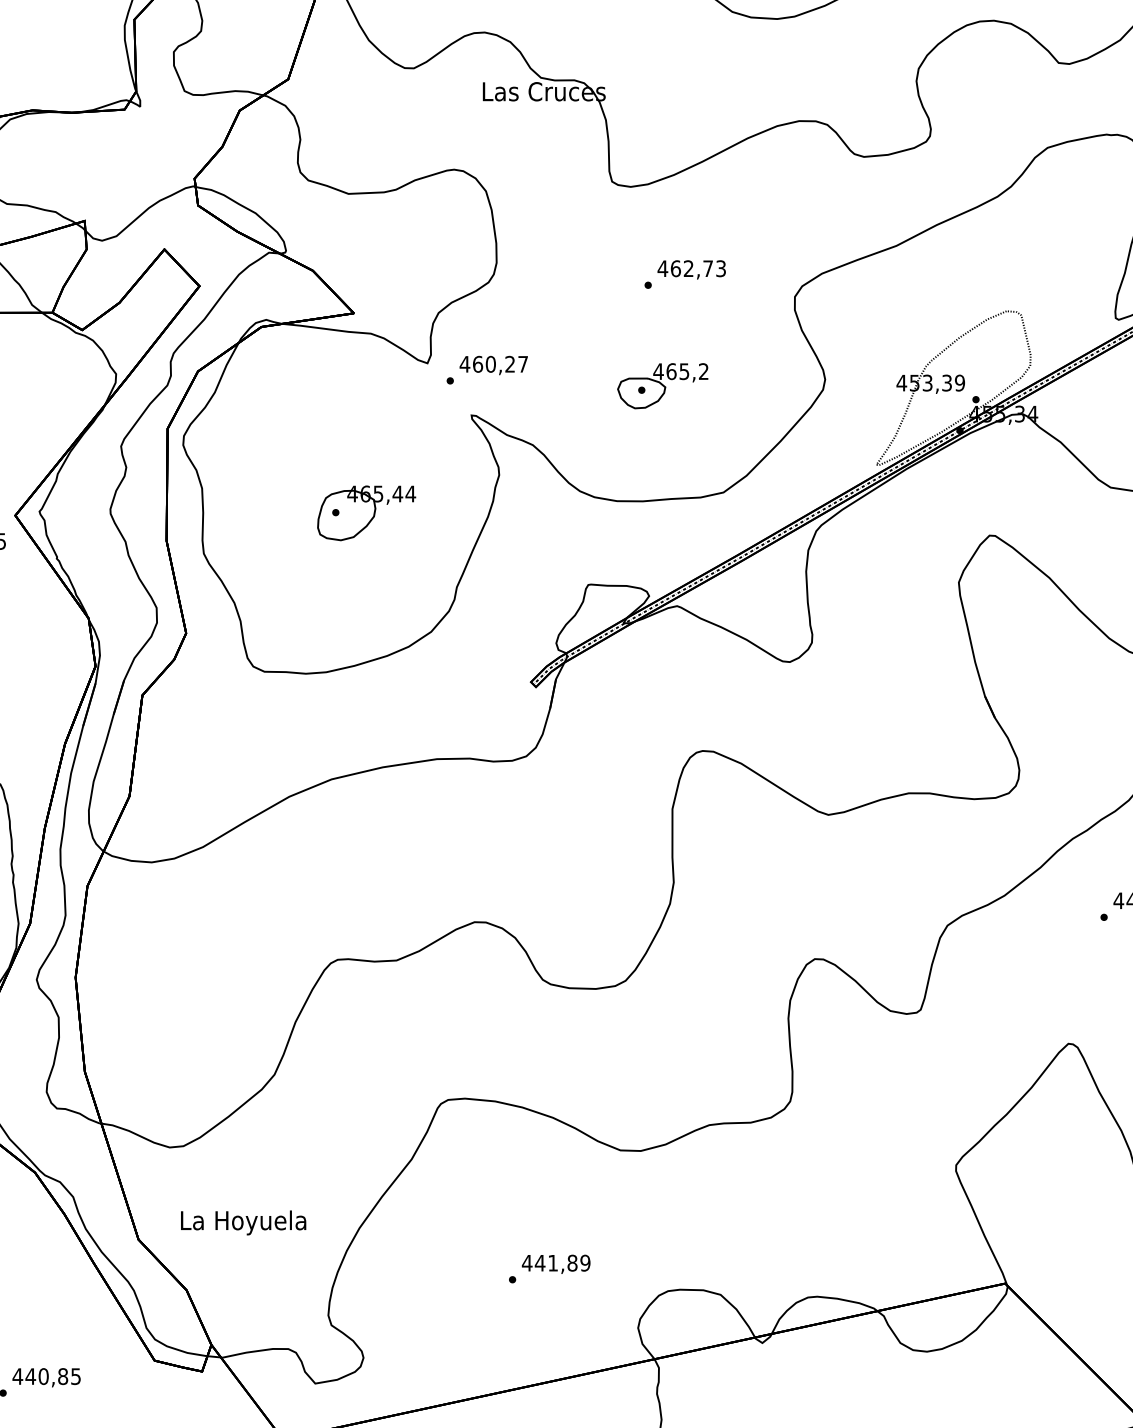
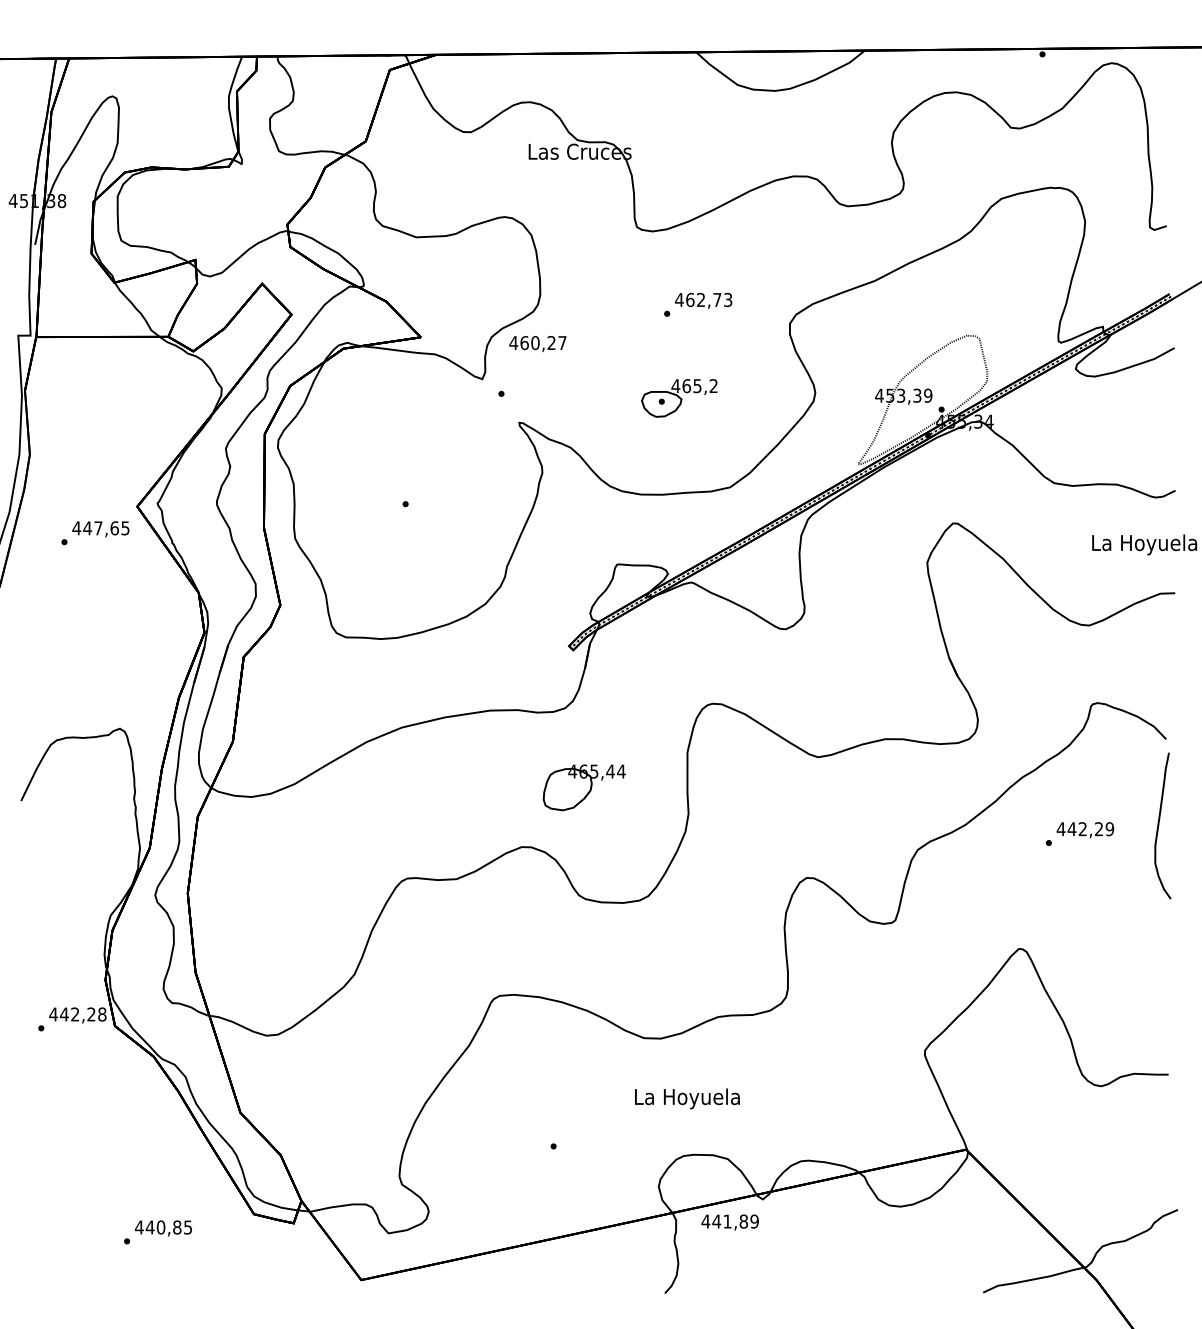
text: (493, 364) -> (537, 343), moved
part: (365, 513) -> (583, 787), moved
text: (243, 1222) -> (687, 1098), moved
text: (555, 1264) -> (729, 1222), moved

